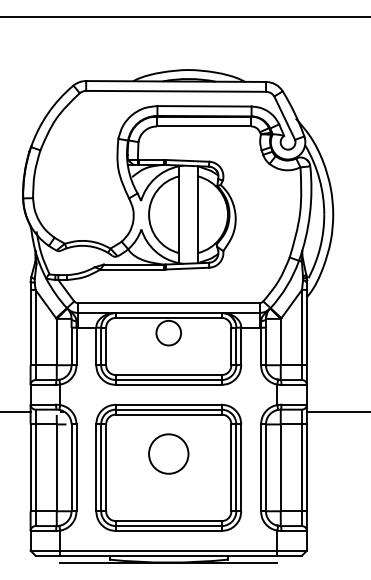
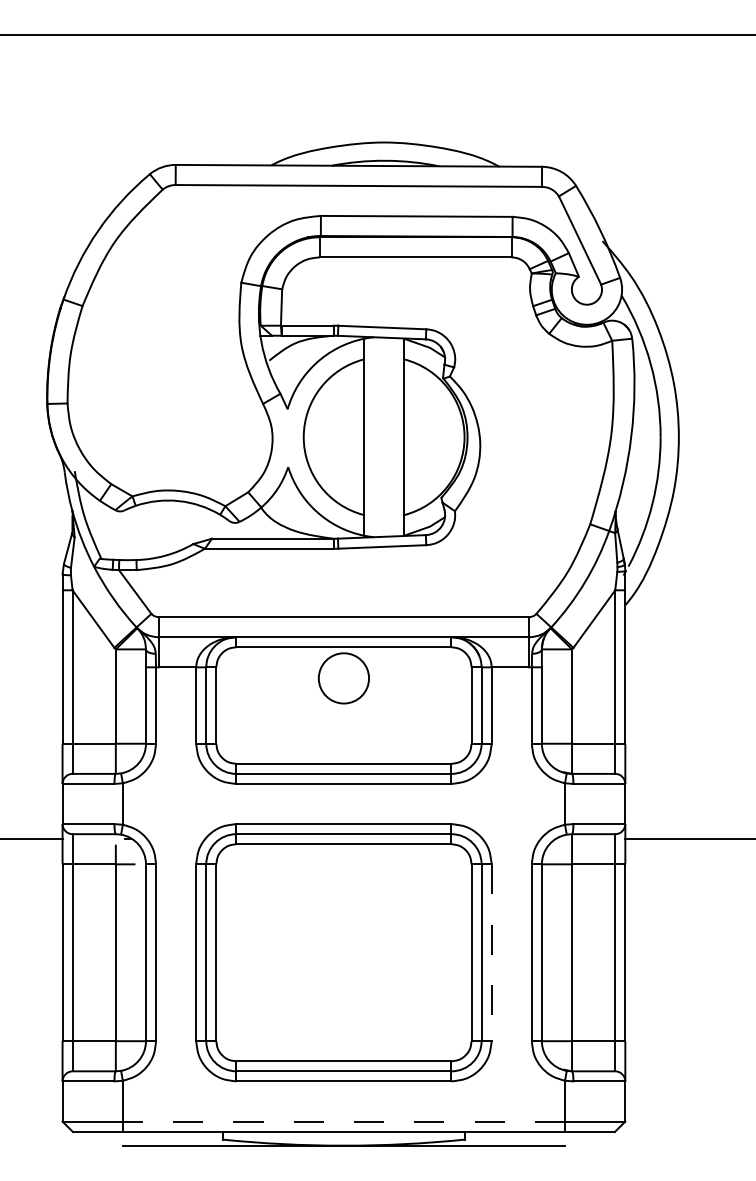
circle: (168, 453) -> (343, 923), removed
line: (241, 468) -> (492, 954), solid -> dashed
line: (168, 550) -> (343, 1121), solid -> dashed

